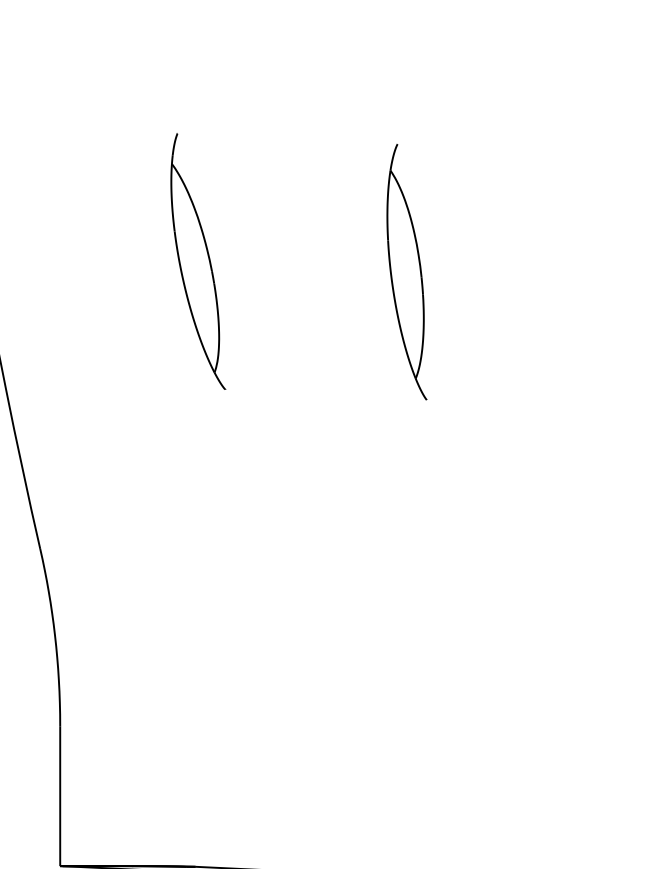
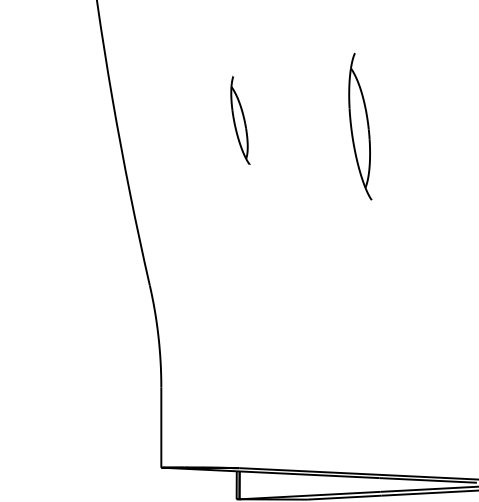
part: (198, 261) -> (240, 120), size x0.6

